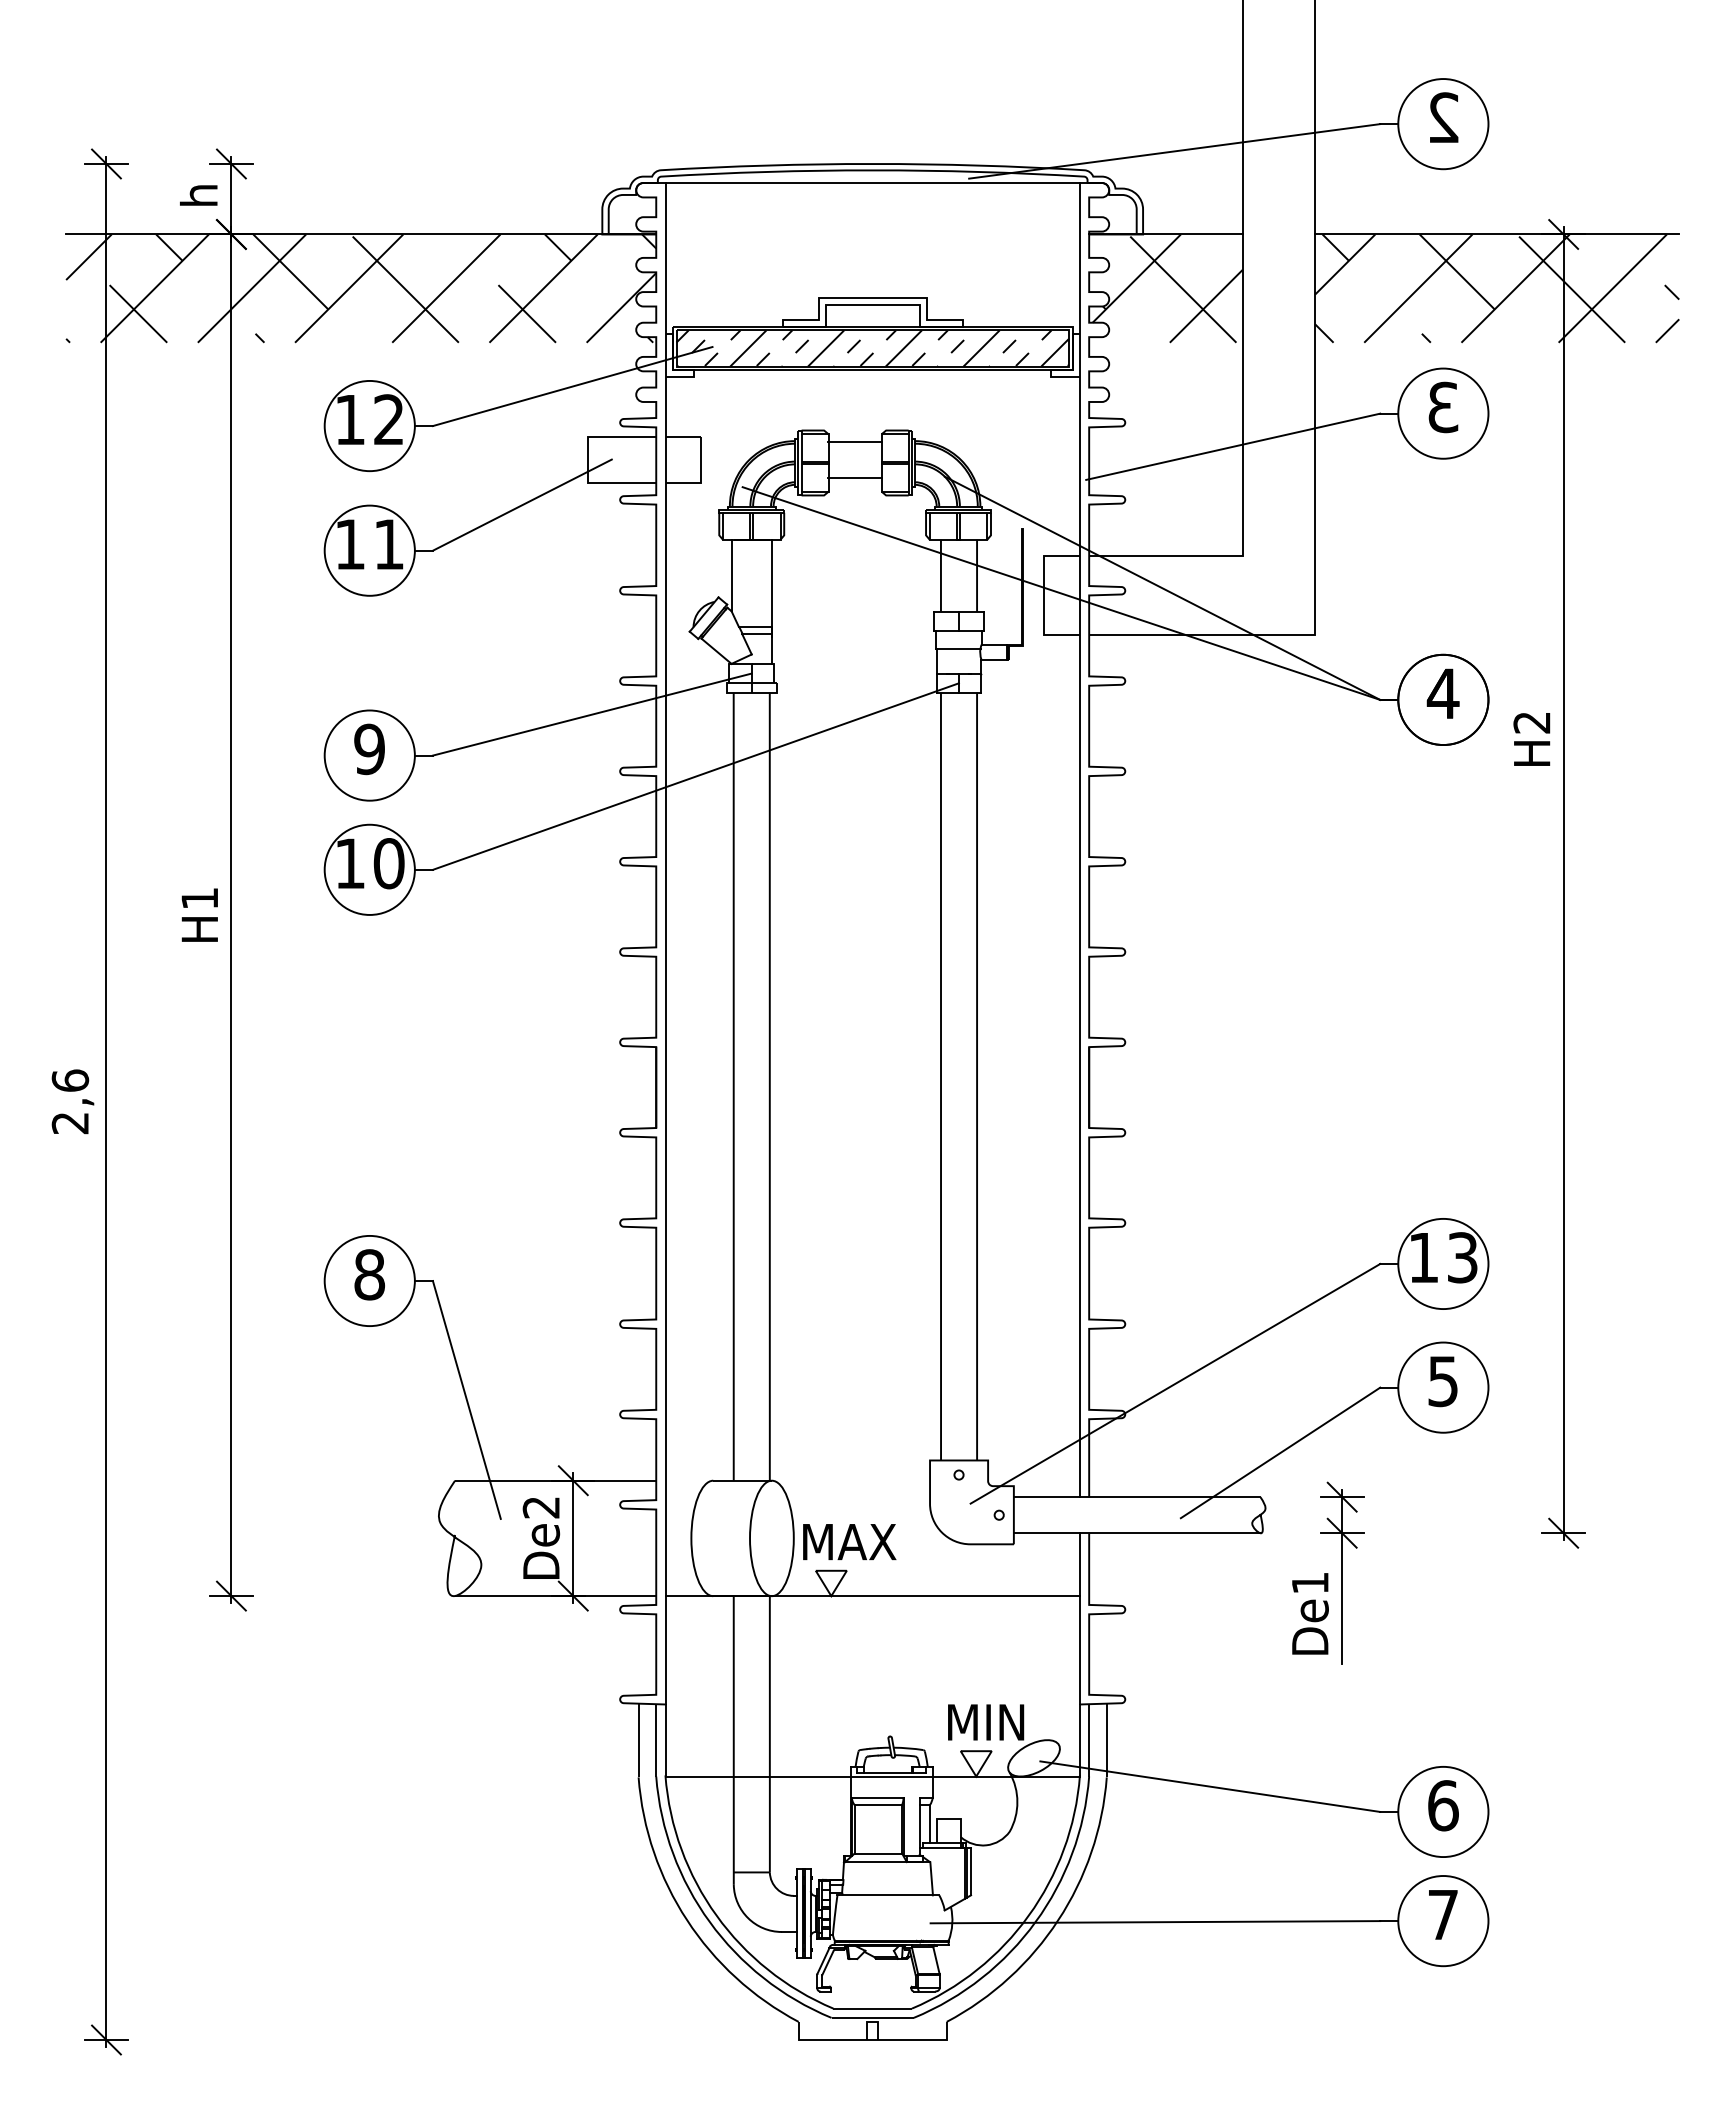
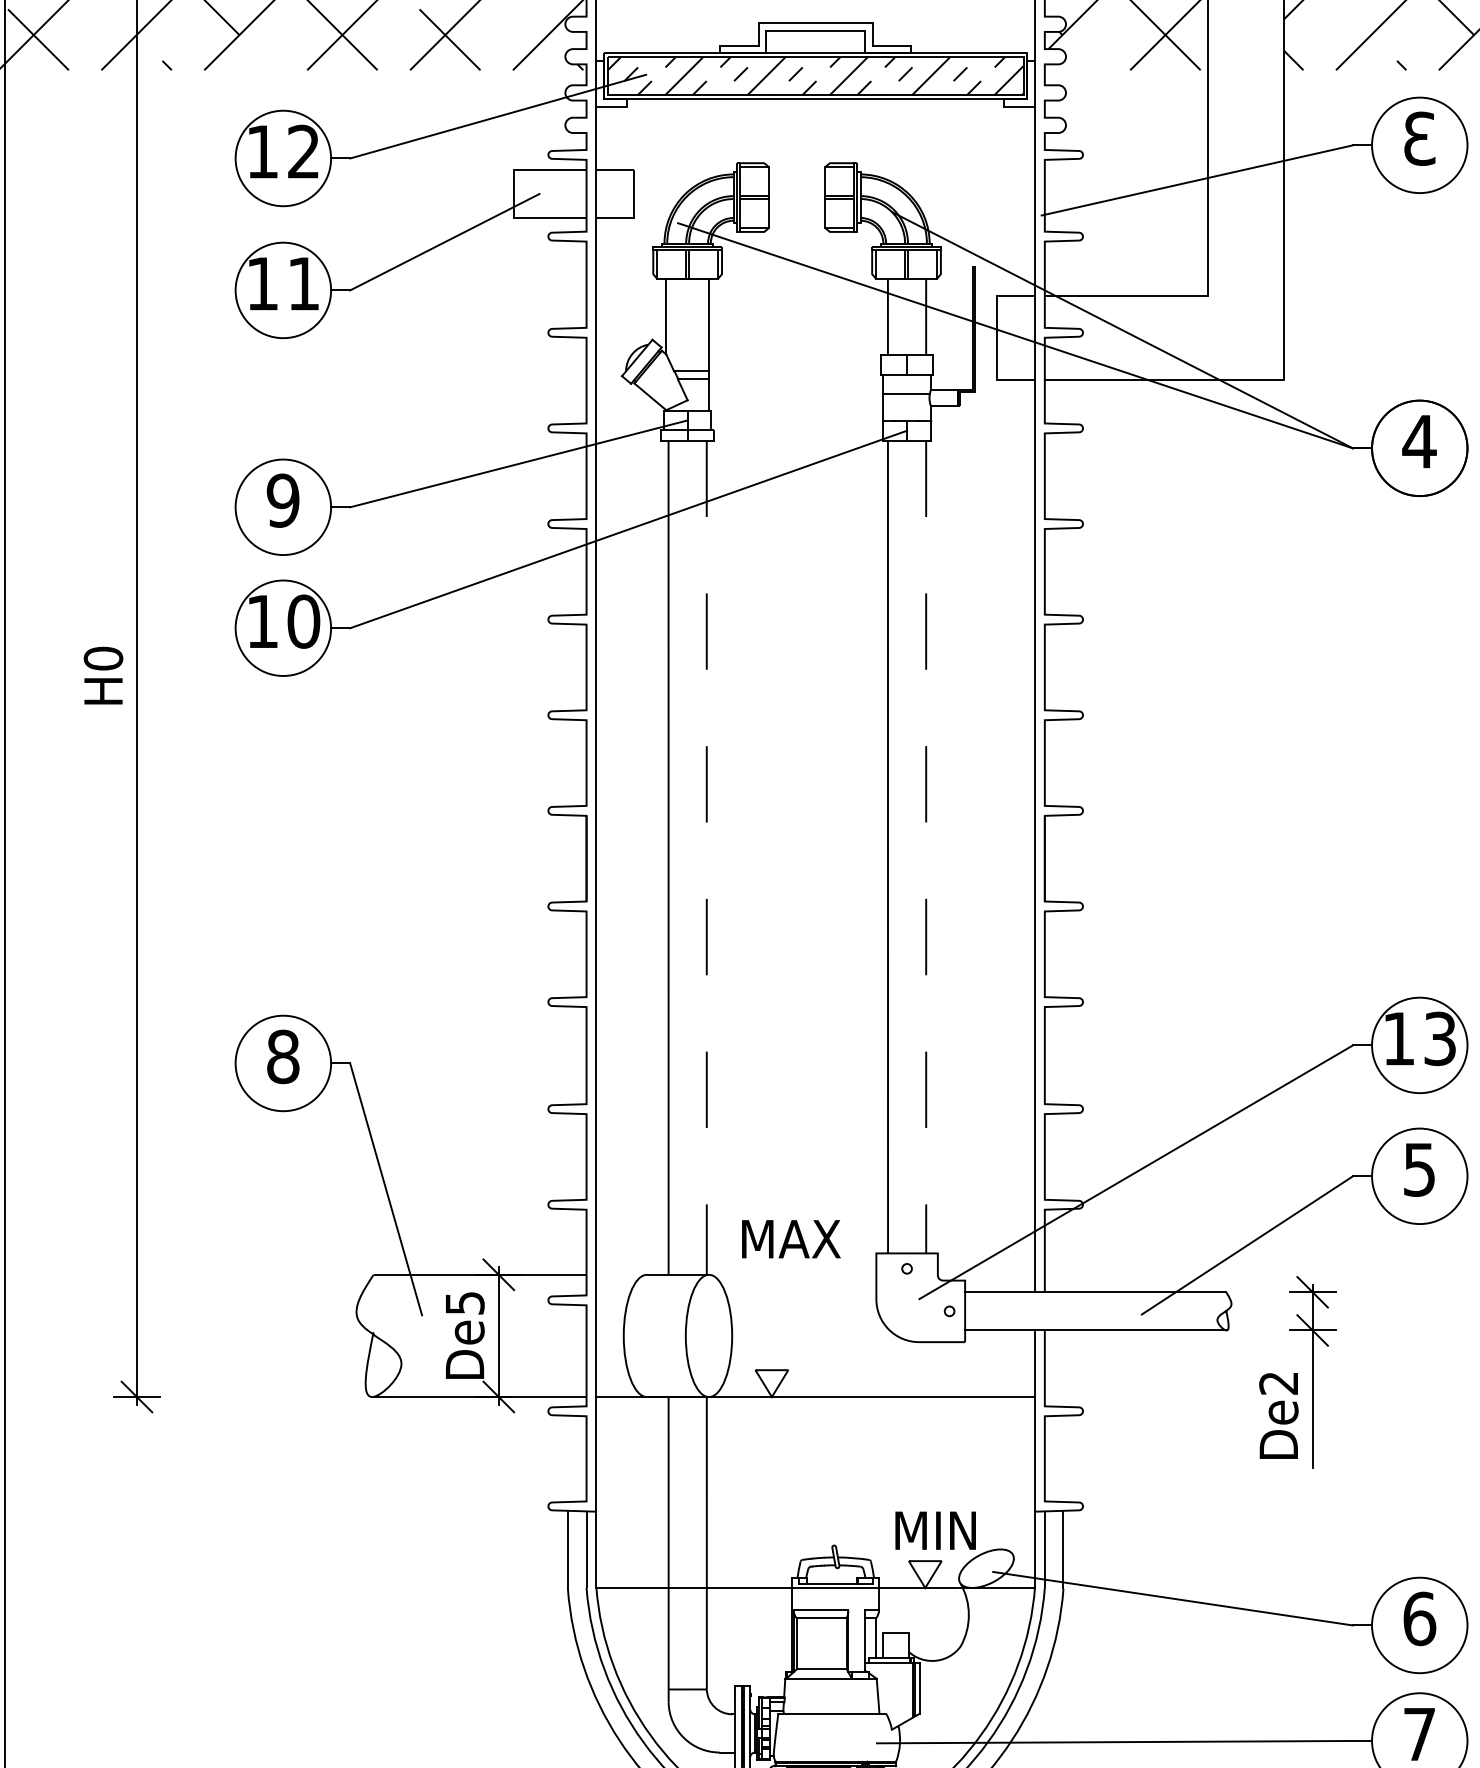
line: (854, 442) -> (796, 175), removed
line: (855, 478) -> (797, 213), removed
text: (199, 898) -> (103, 658), H1 -> H0
line: (977, 1076) -> (926, 846), solid -> dashed
line: (769, 1087) -> (706, 858), solid -> dashed
text: (541, 1507) -> (465, 1303), De2 -> De5
text: (849, 1542) -> (791, 1239), moved
text: (1309, 1583) -> (1278, 1383), De1 -> De2

